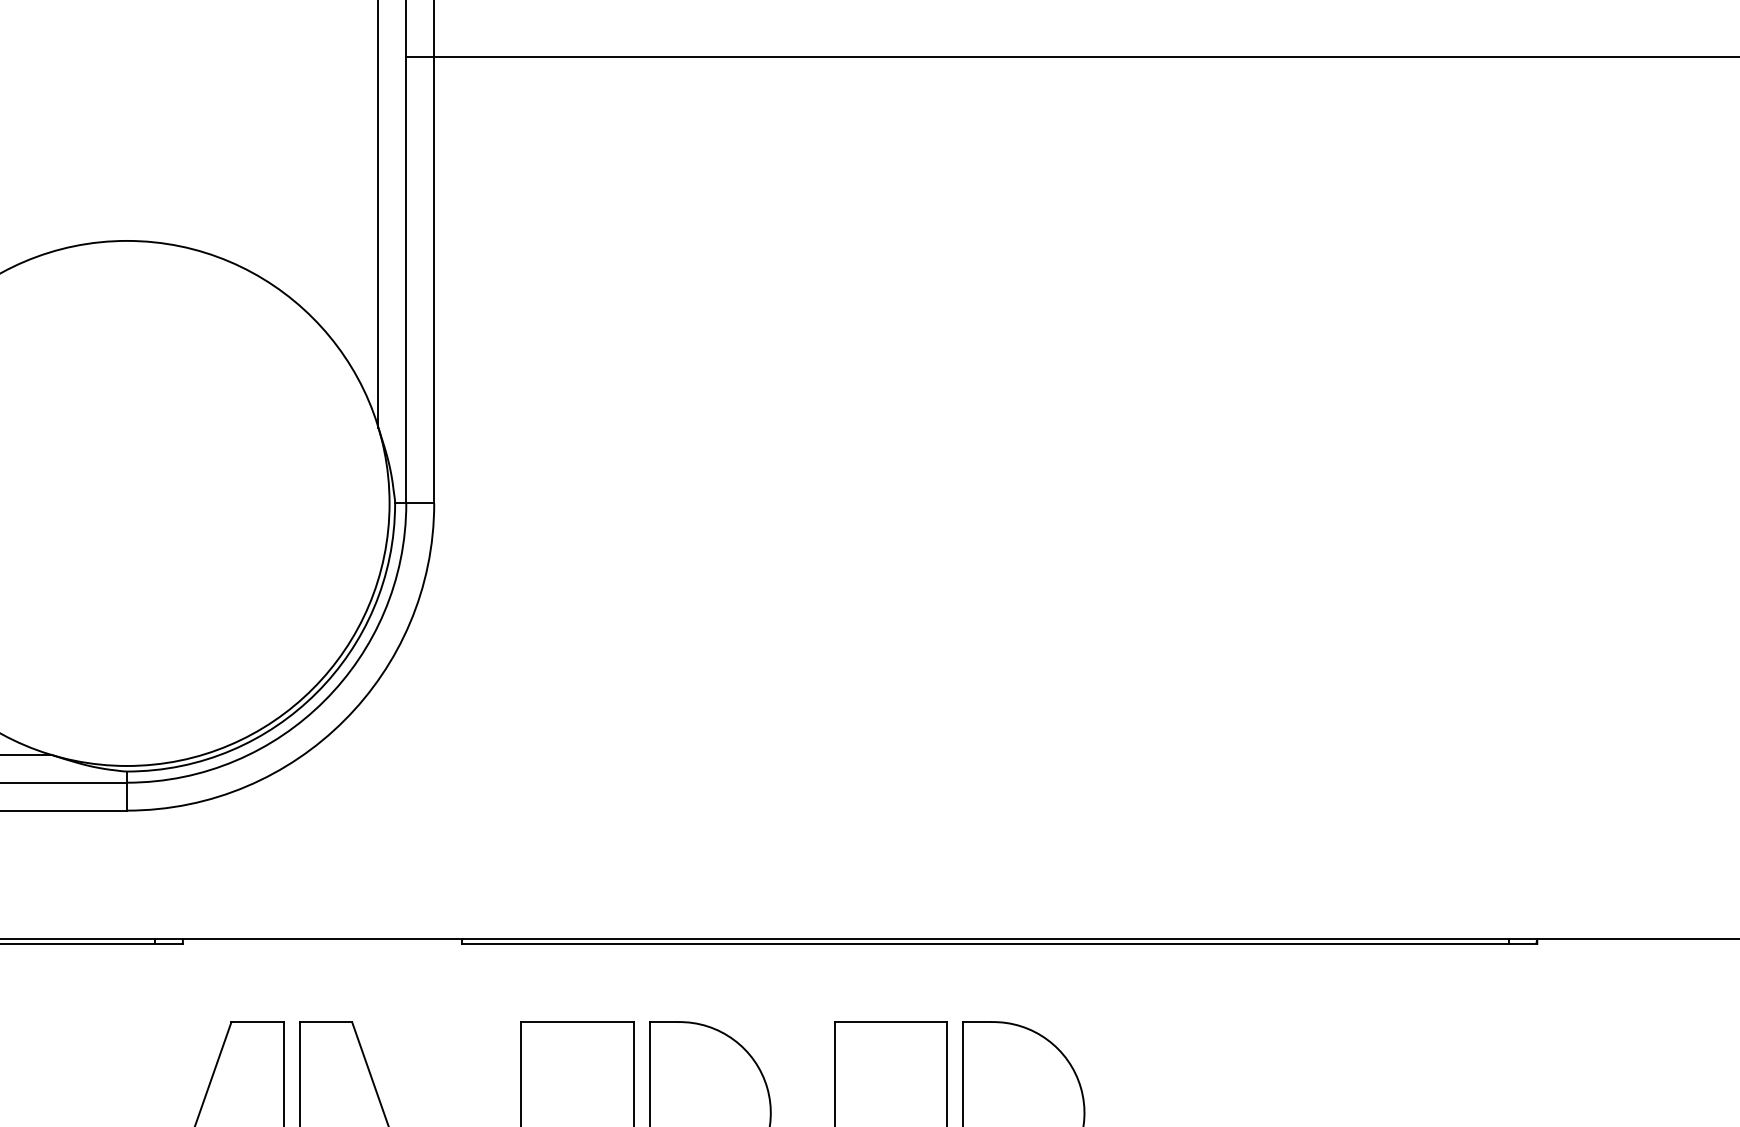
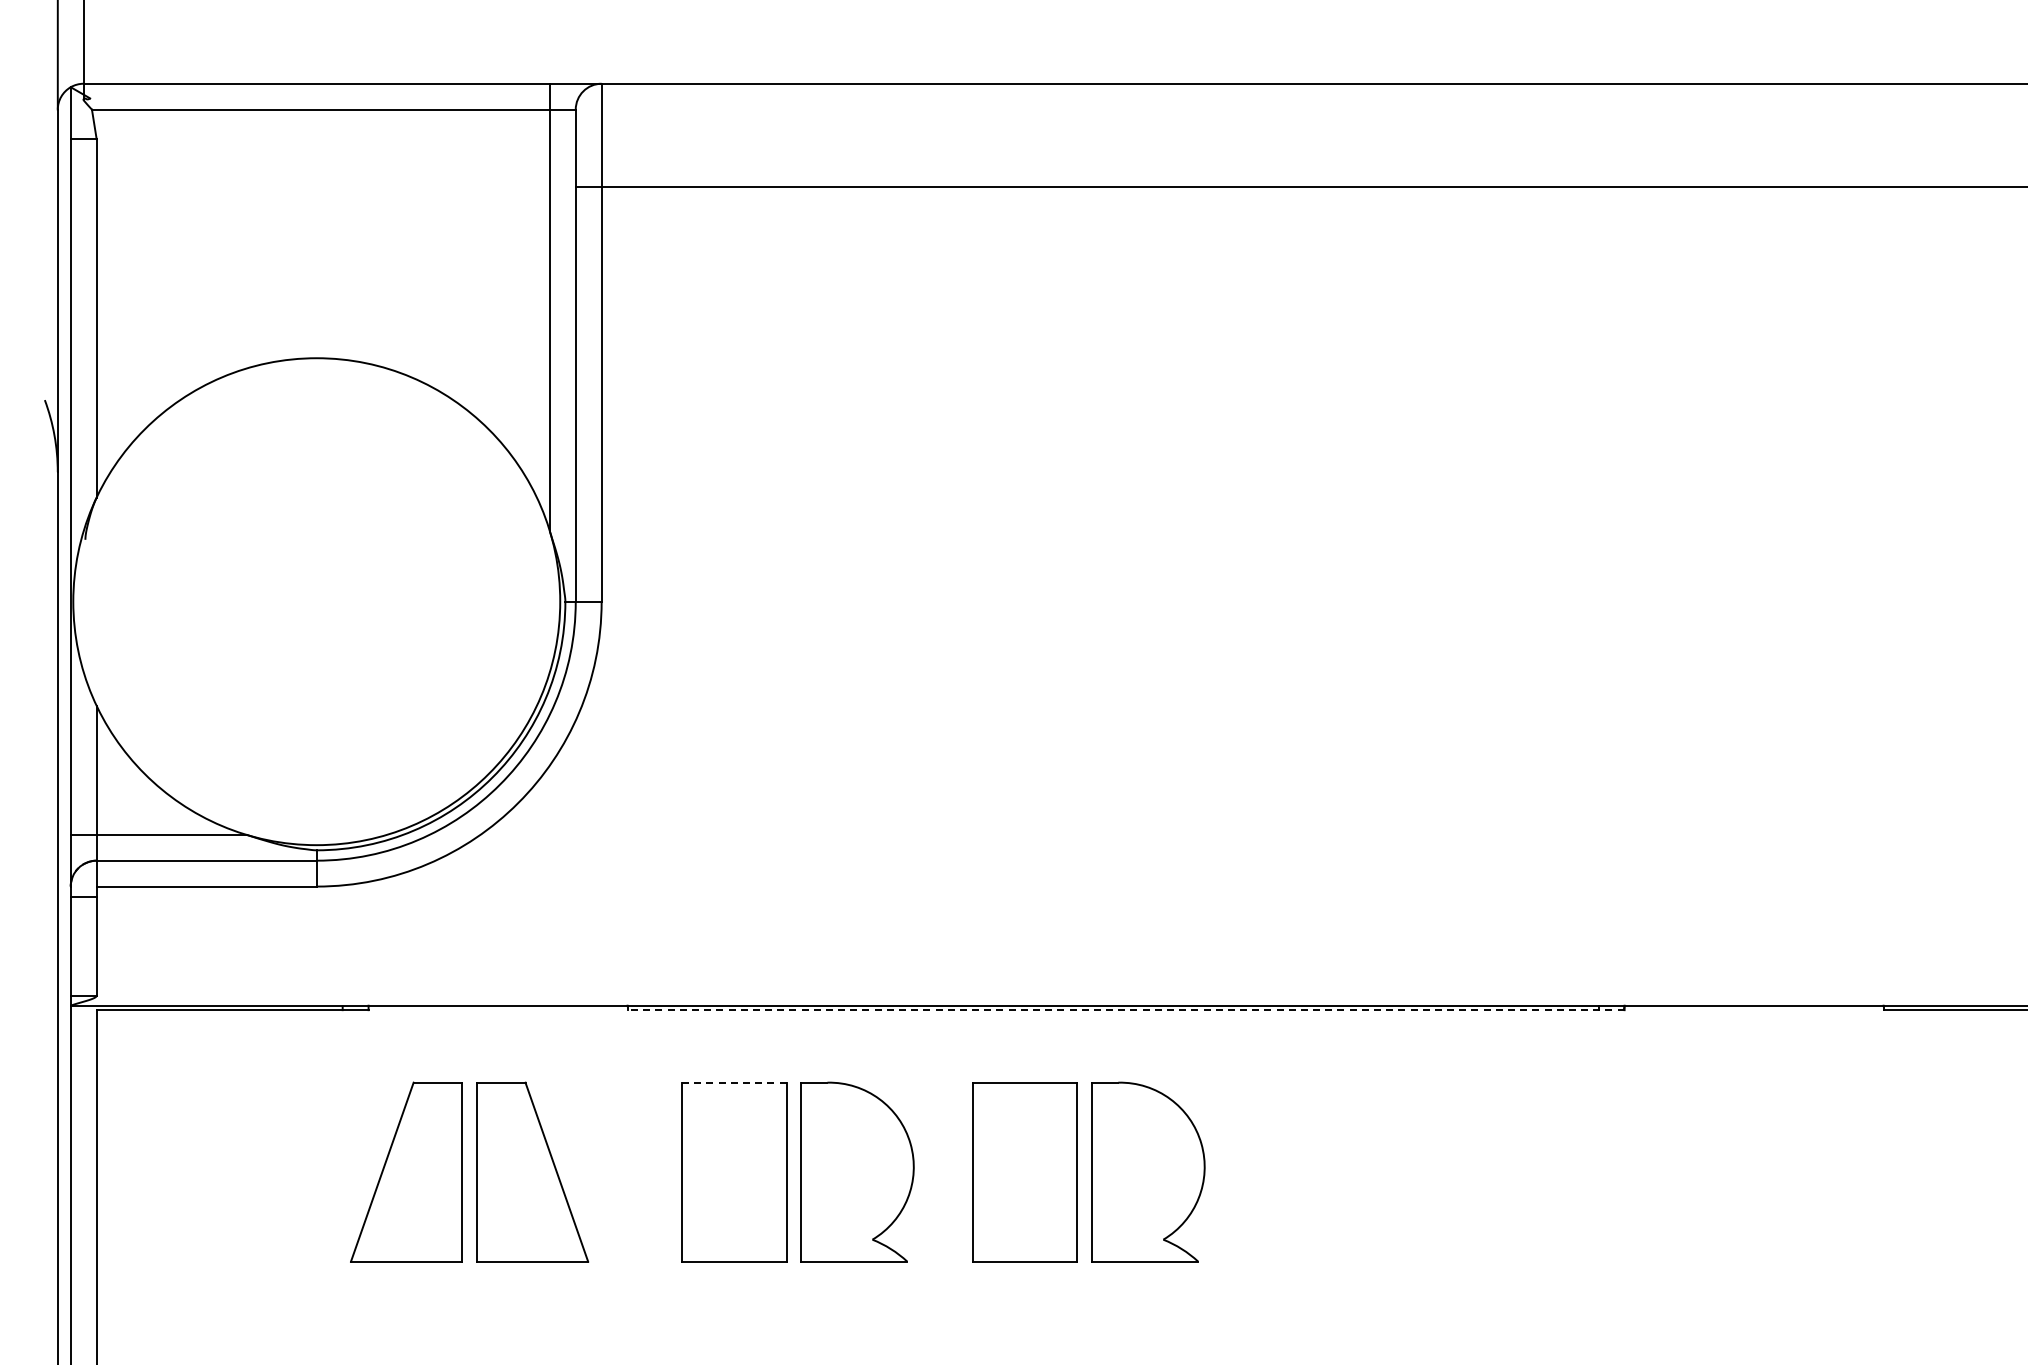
line: (1000, 944) -> (1126, 1010), solid -> dashed
line: (576, 1021) -> (733, 1082), solid -> dashed

